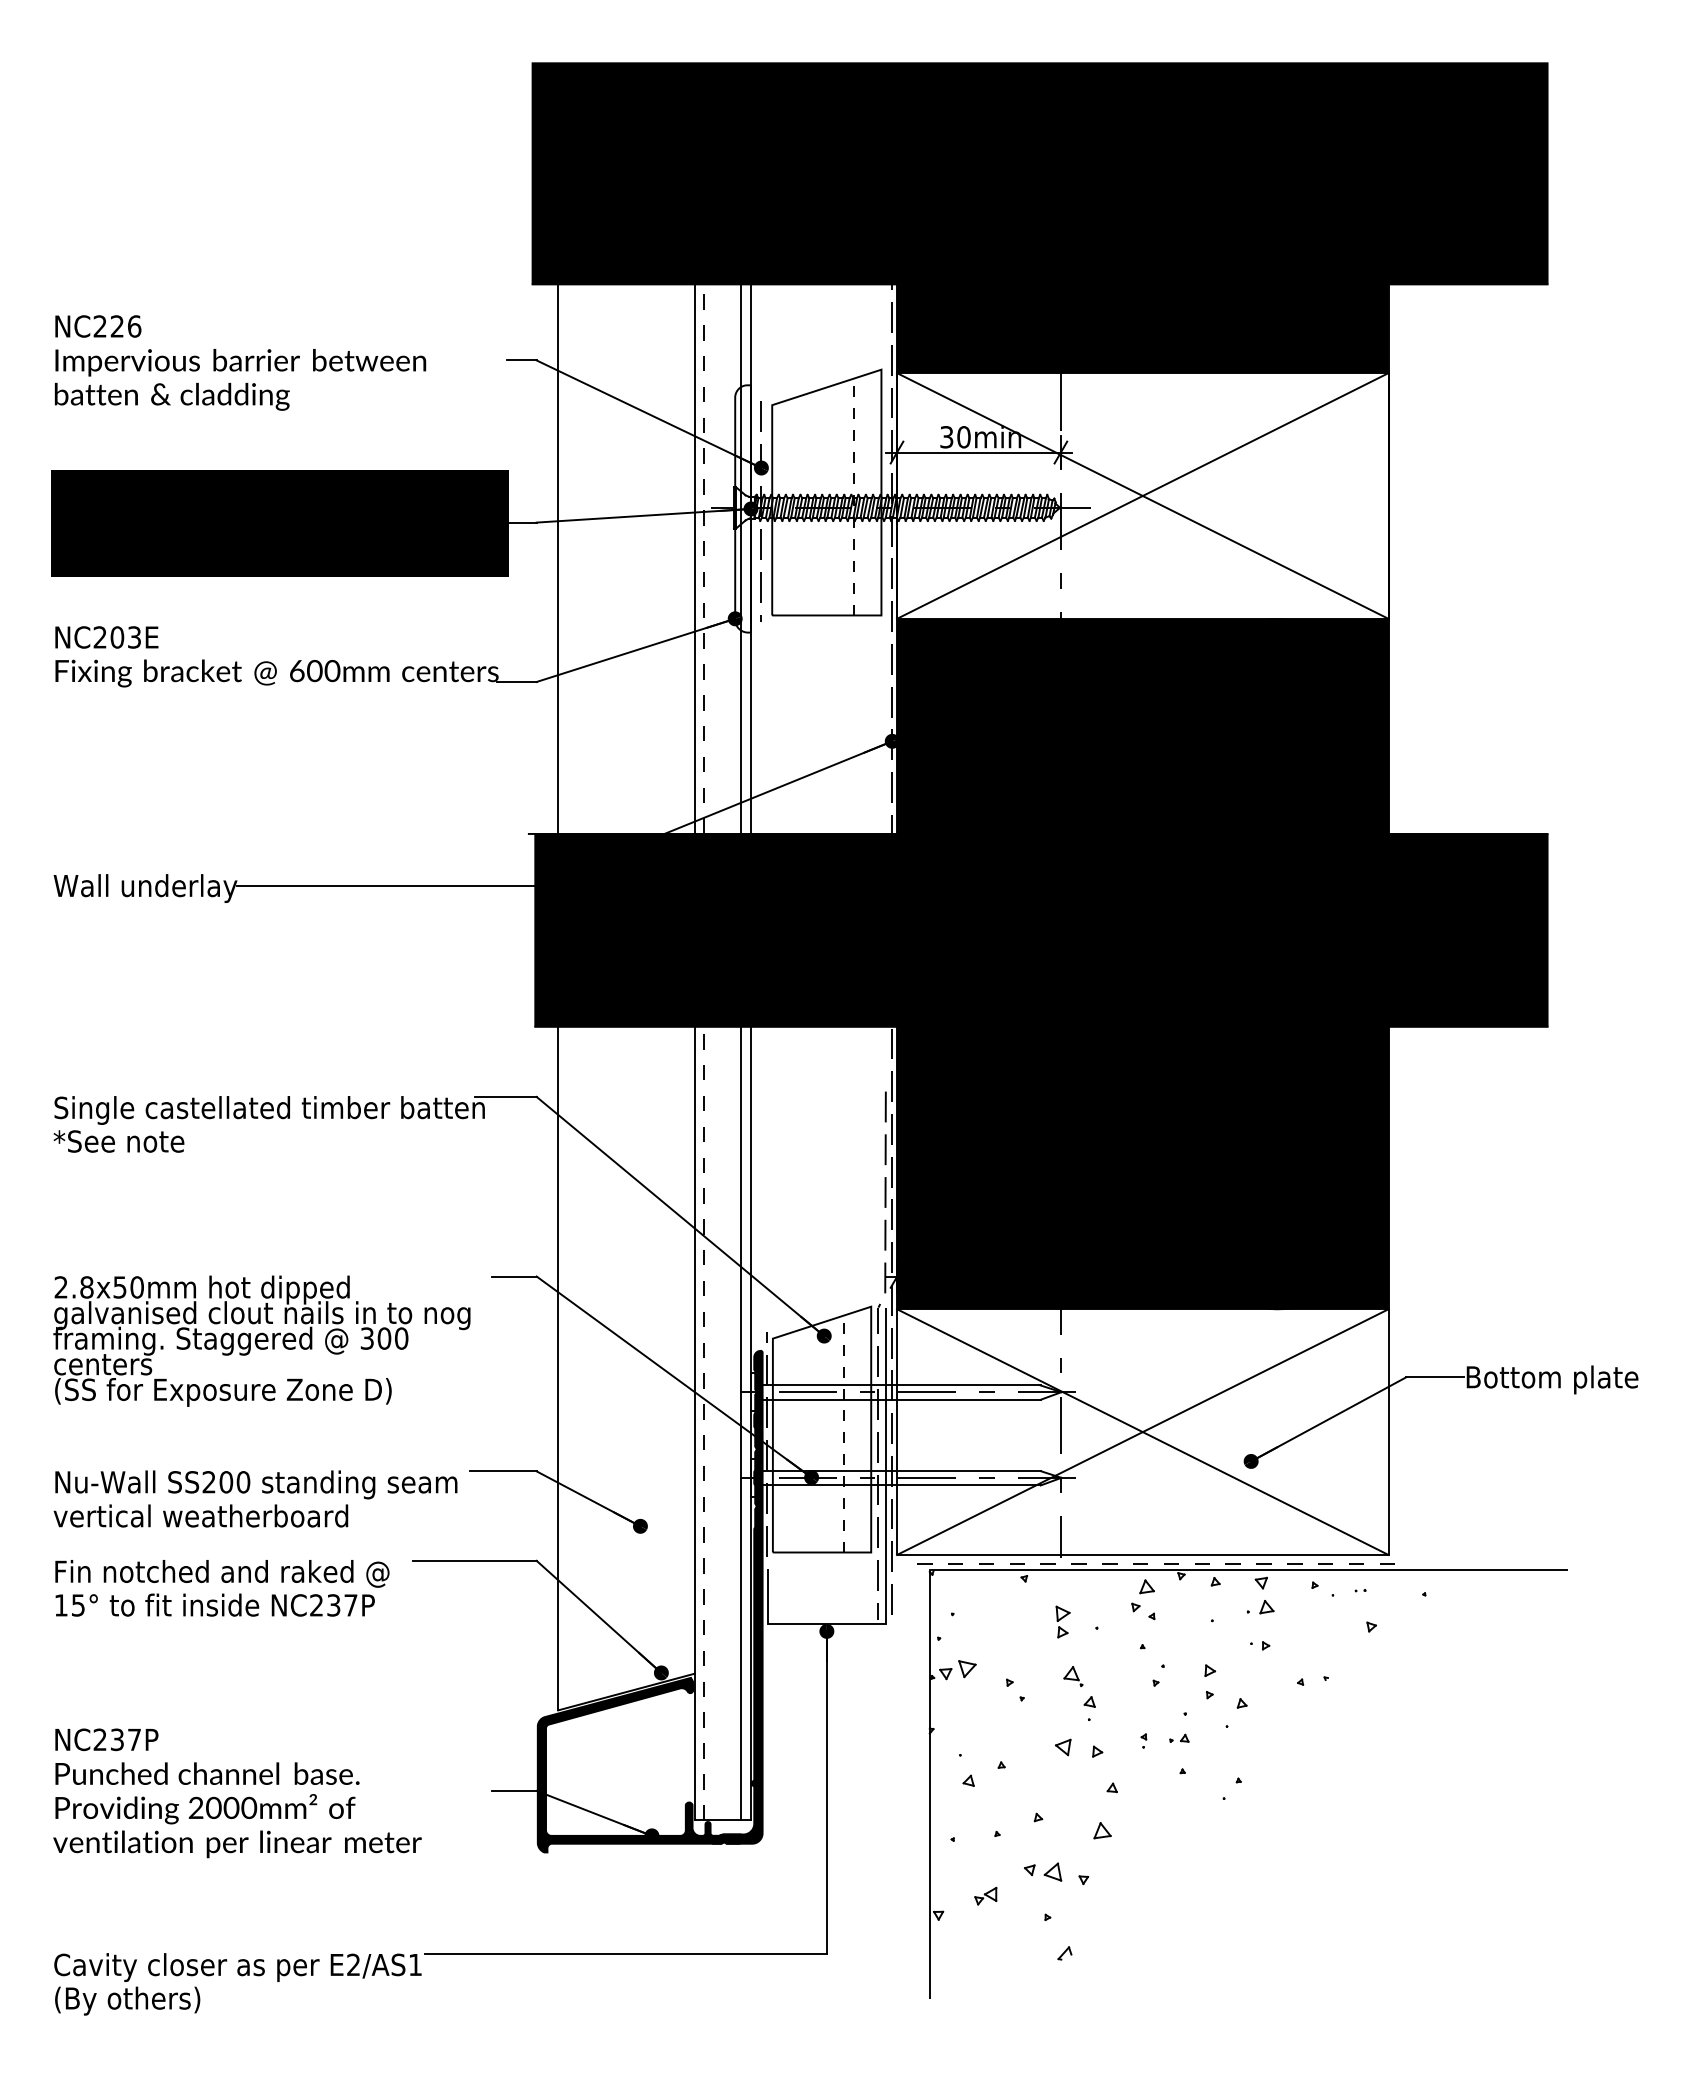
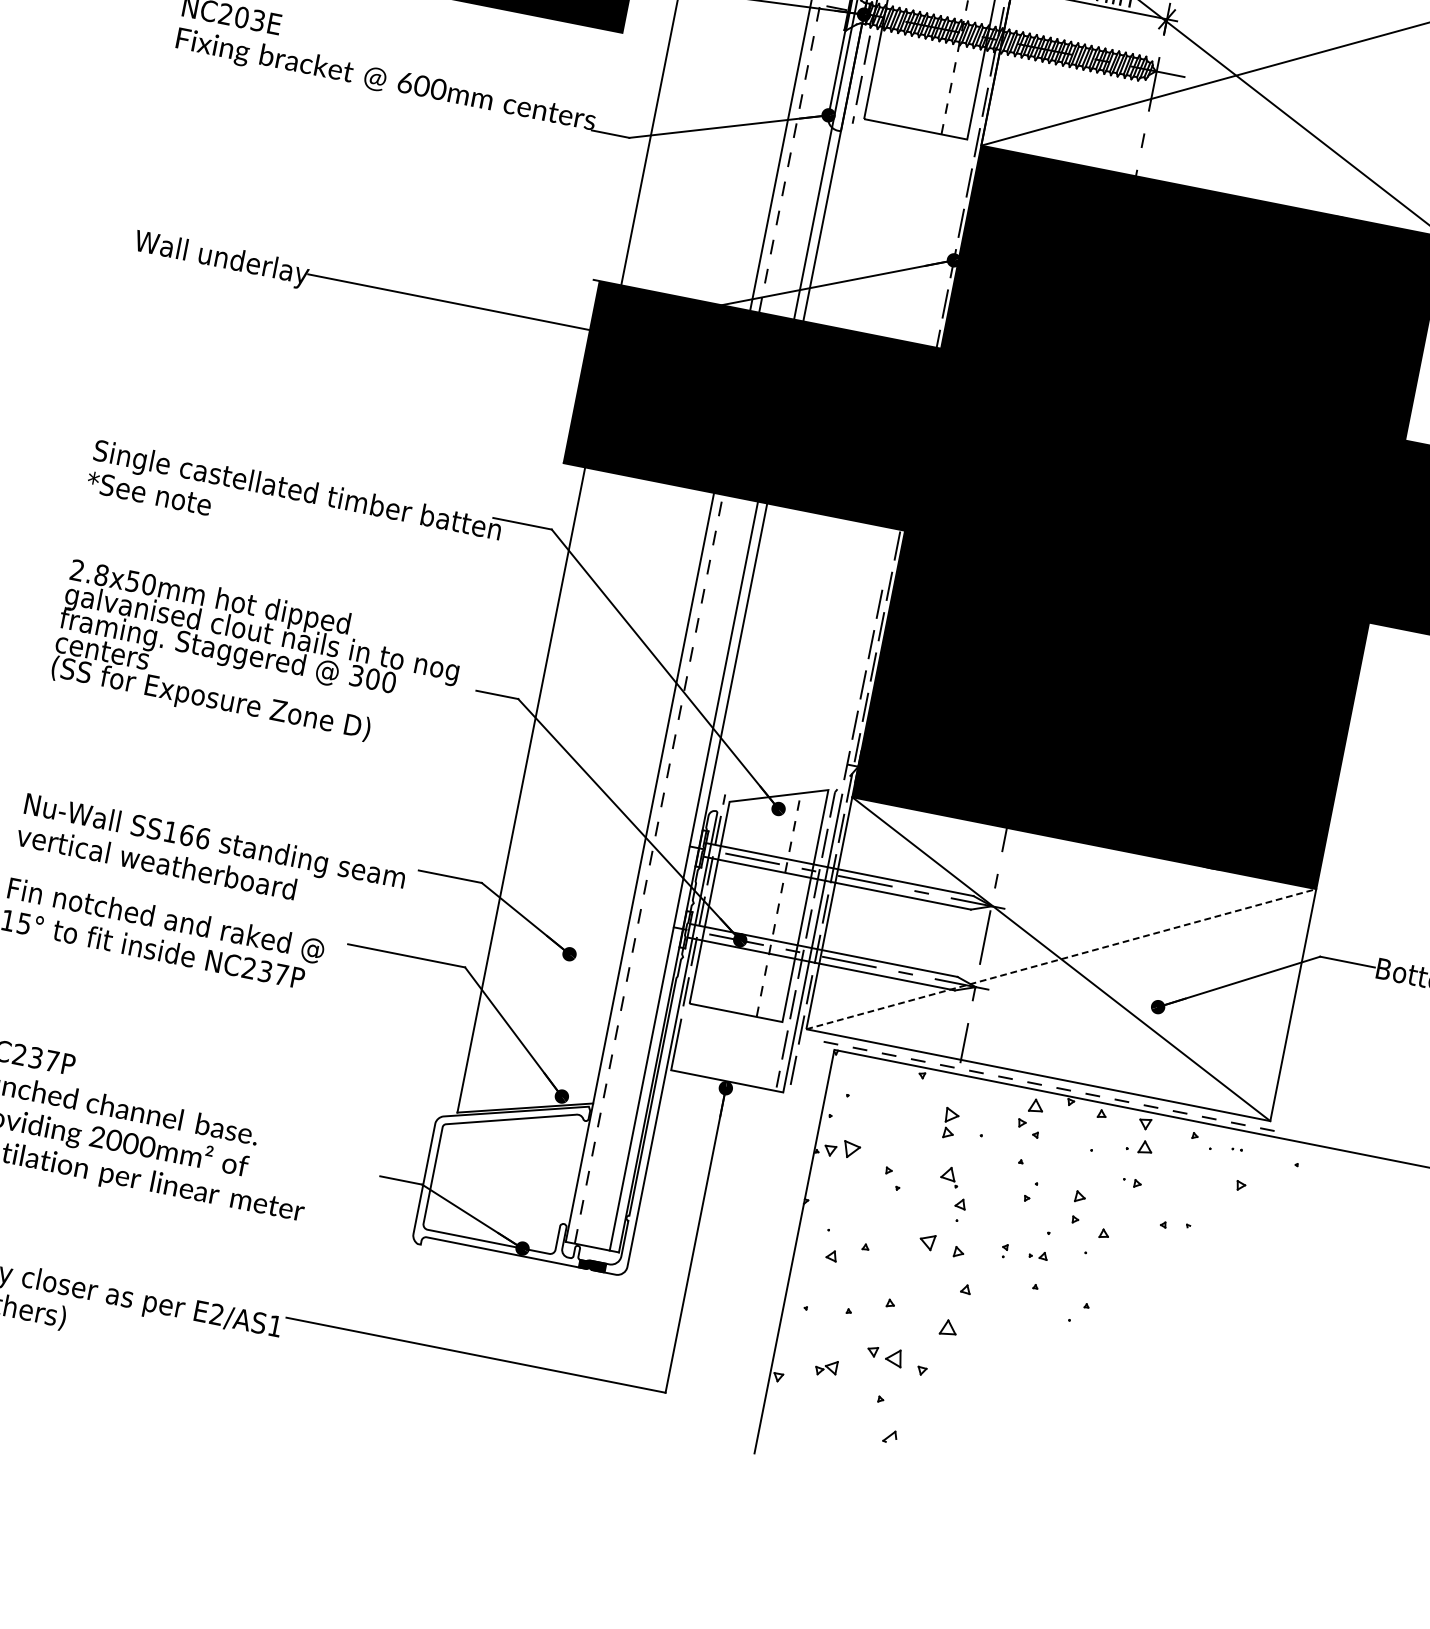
text: (261, 1340) -> (256, 657), moved
line: (1142, 1432) -> (1060, 959), solid -> dashed
text: (226, 1482) -> (187, 835), SS200 -> SS166
fill: (649, 1601) -> (564, 1026), removed

